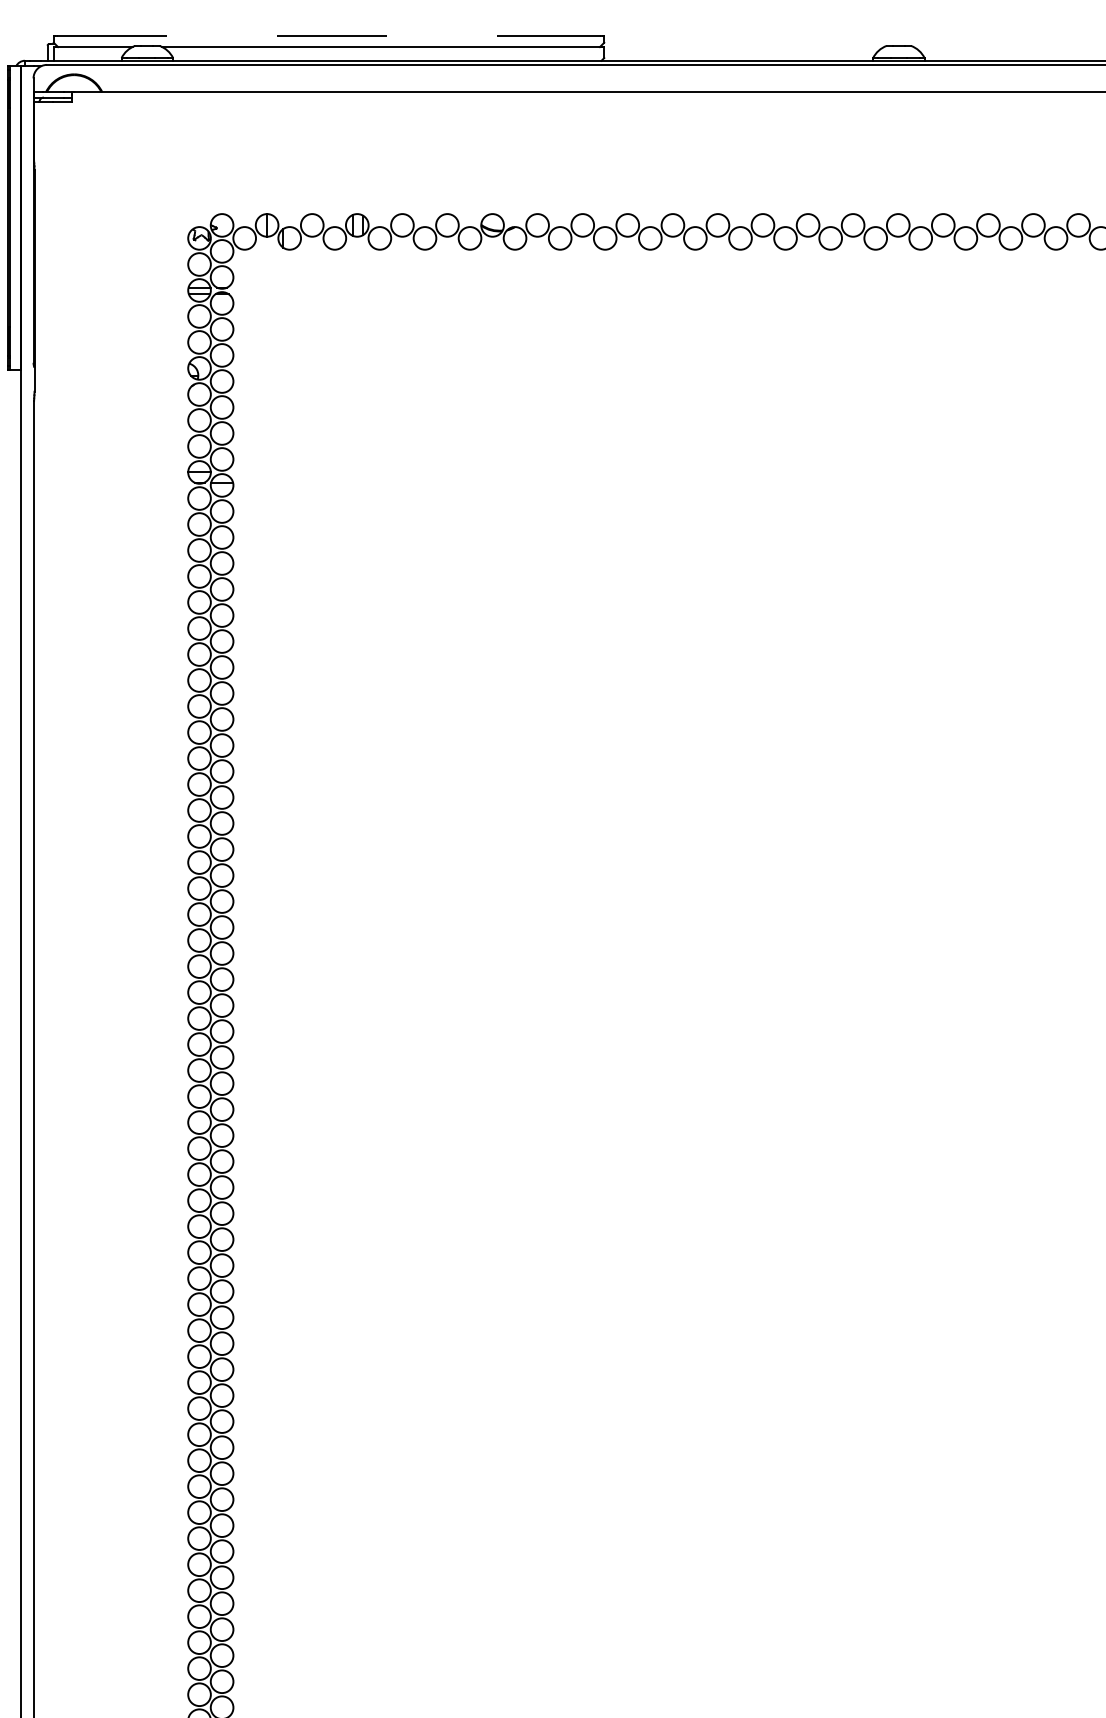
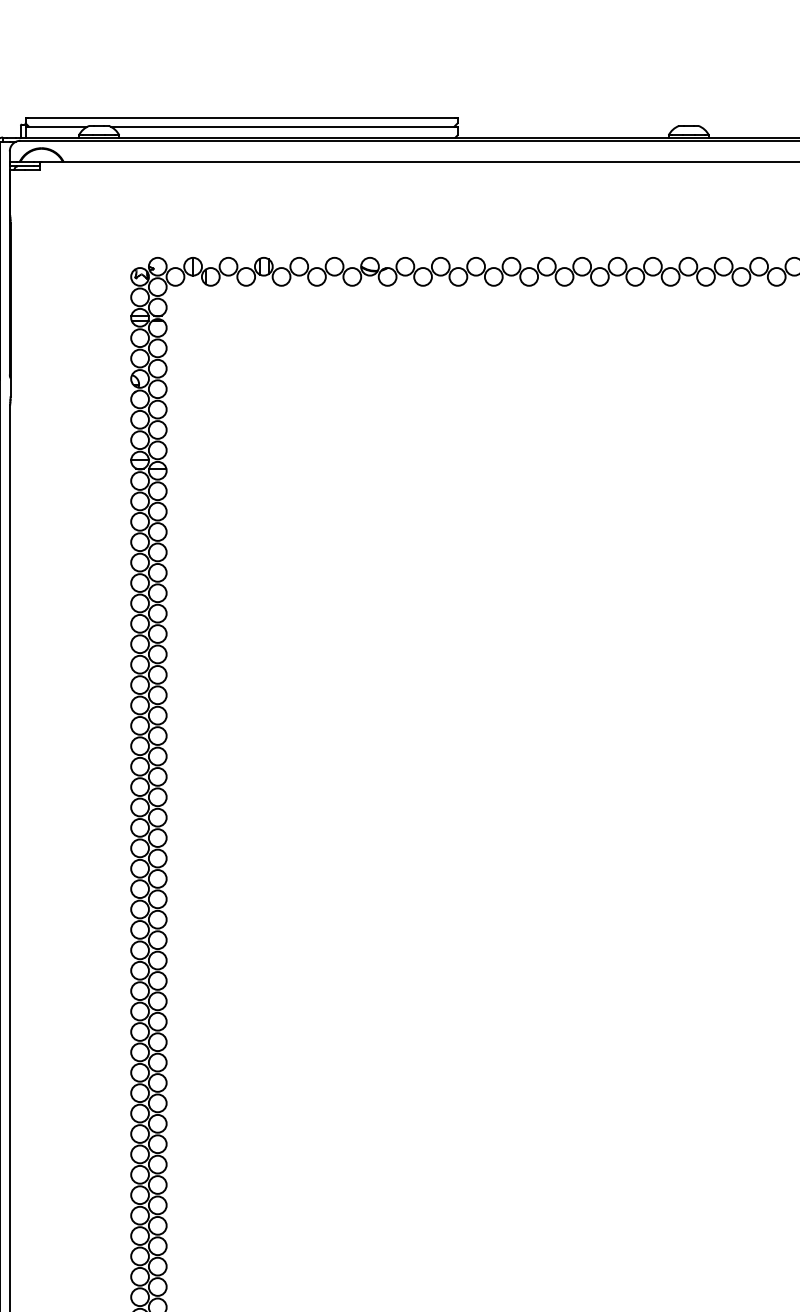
line: (329, 36) -> (242, 118), dashed -> solid

